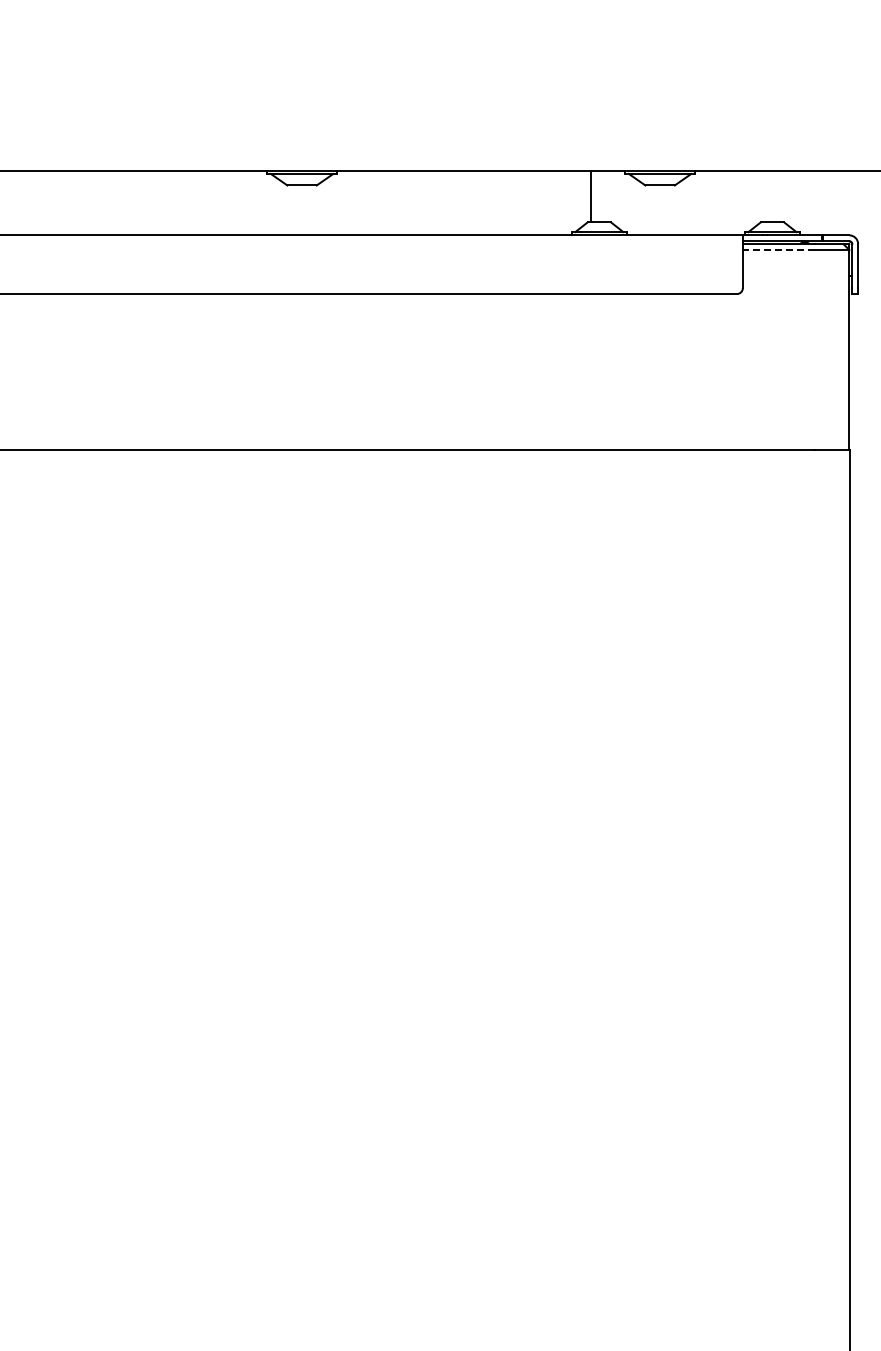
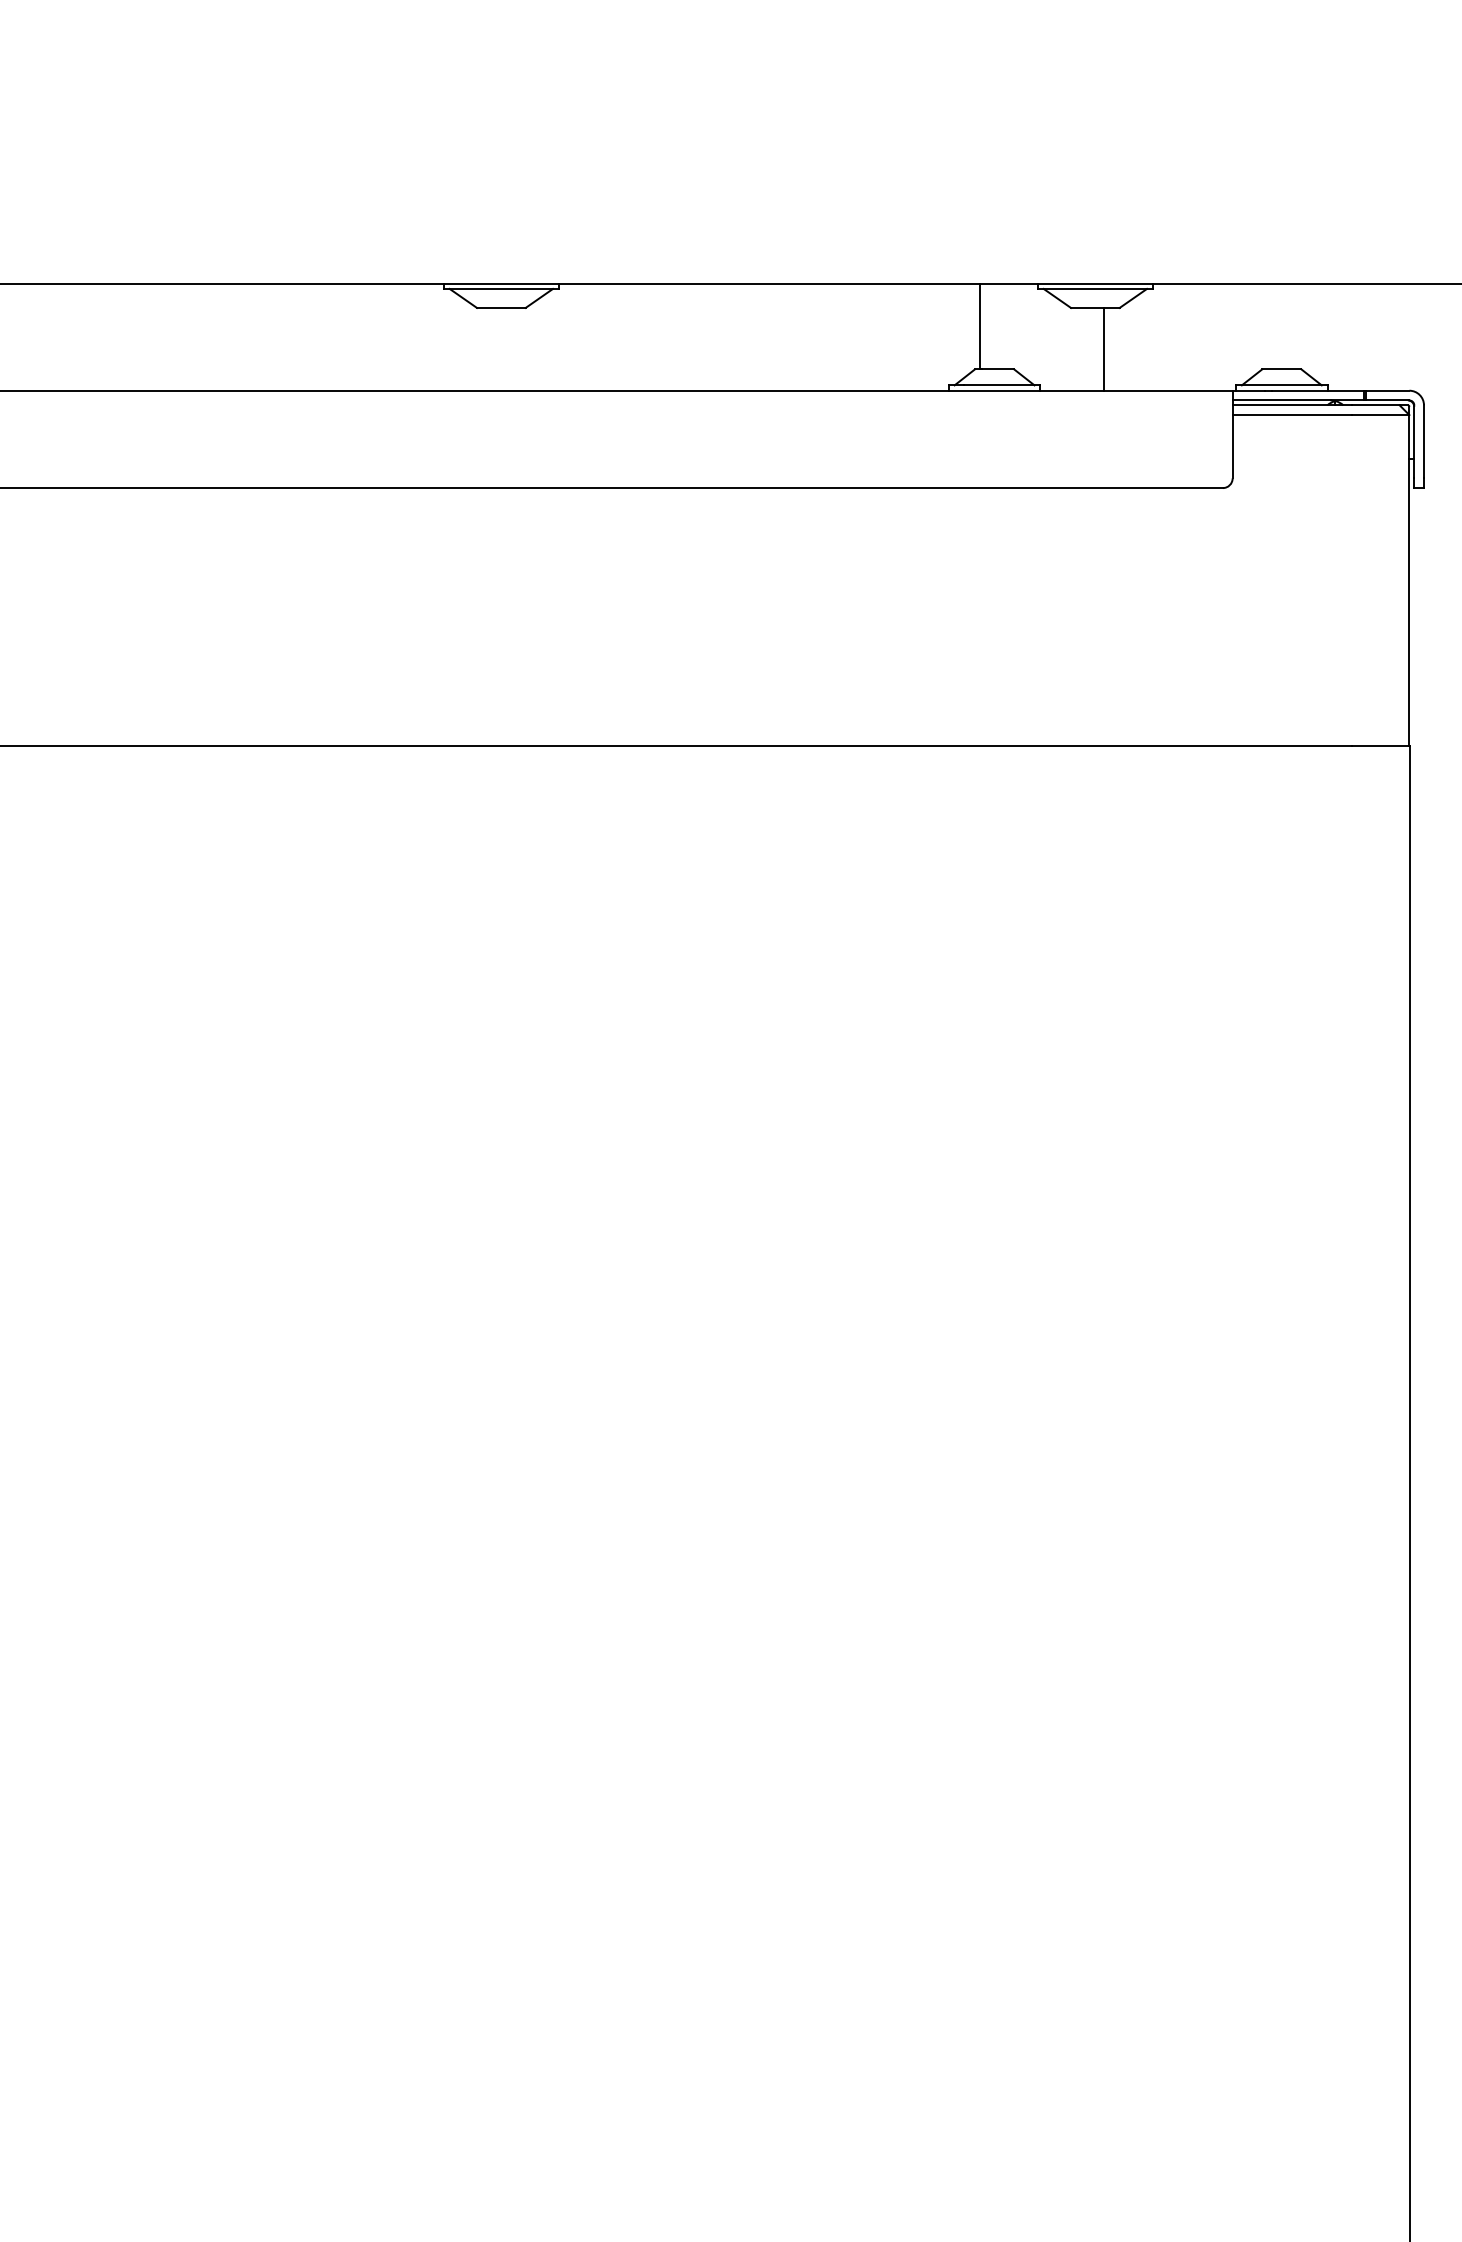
line: (665, 210) -> (1104, 349), added
line: (778, 250) -> (1291, 415), dashed -> solid

